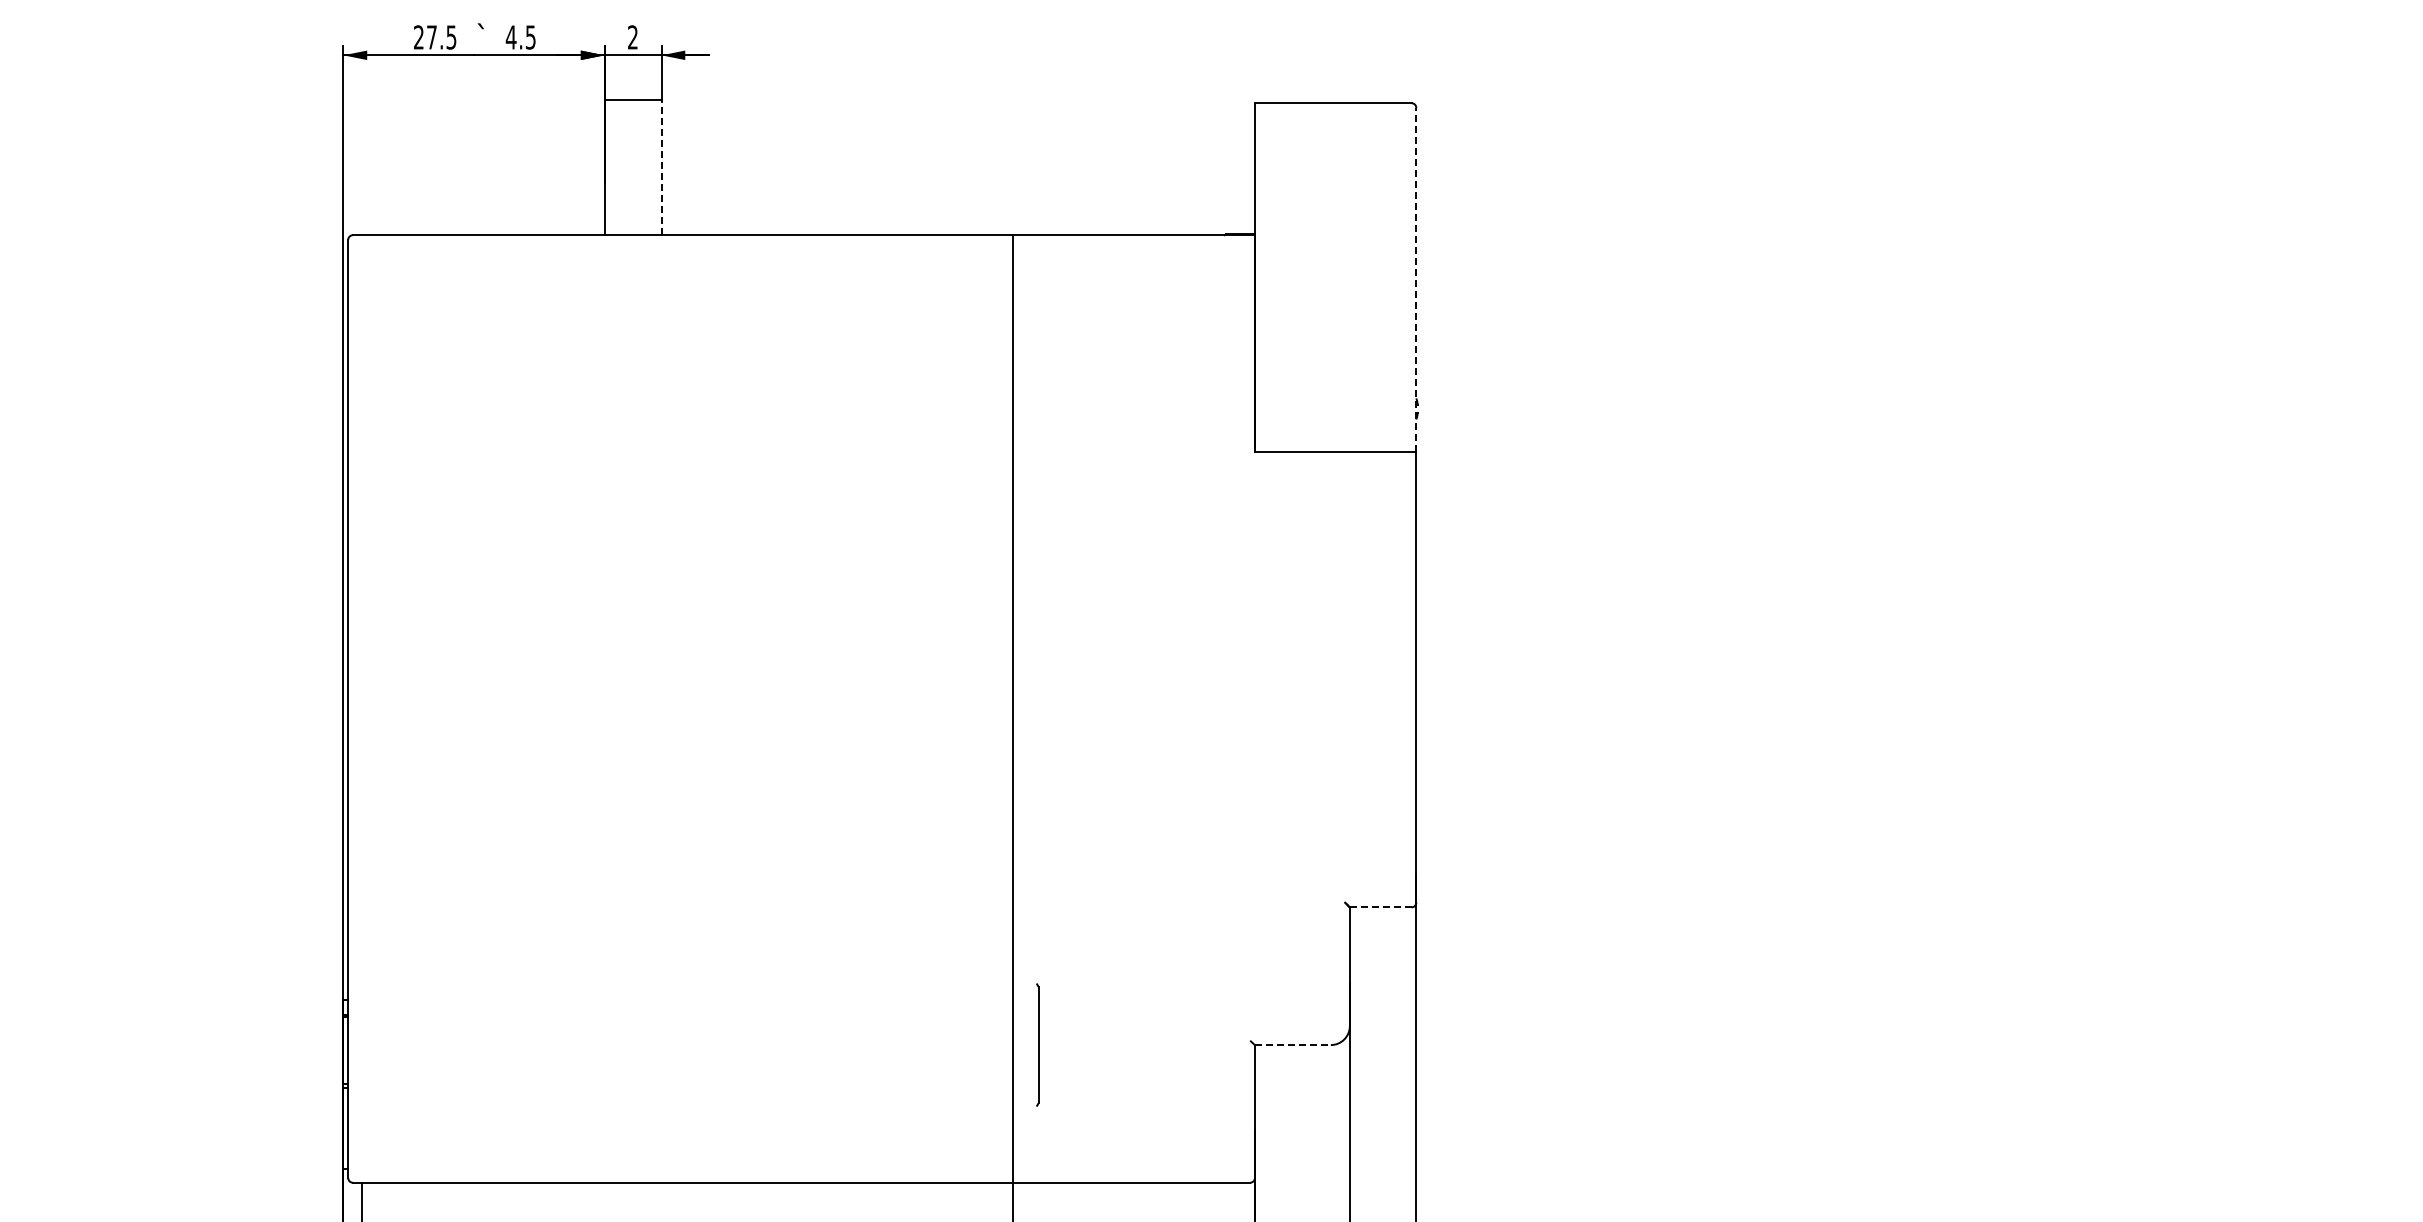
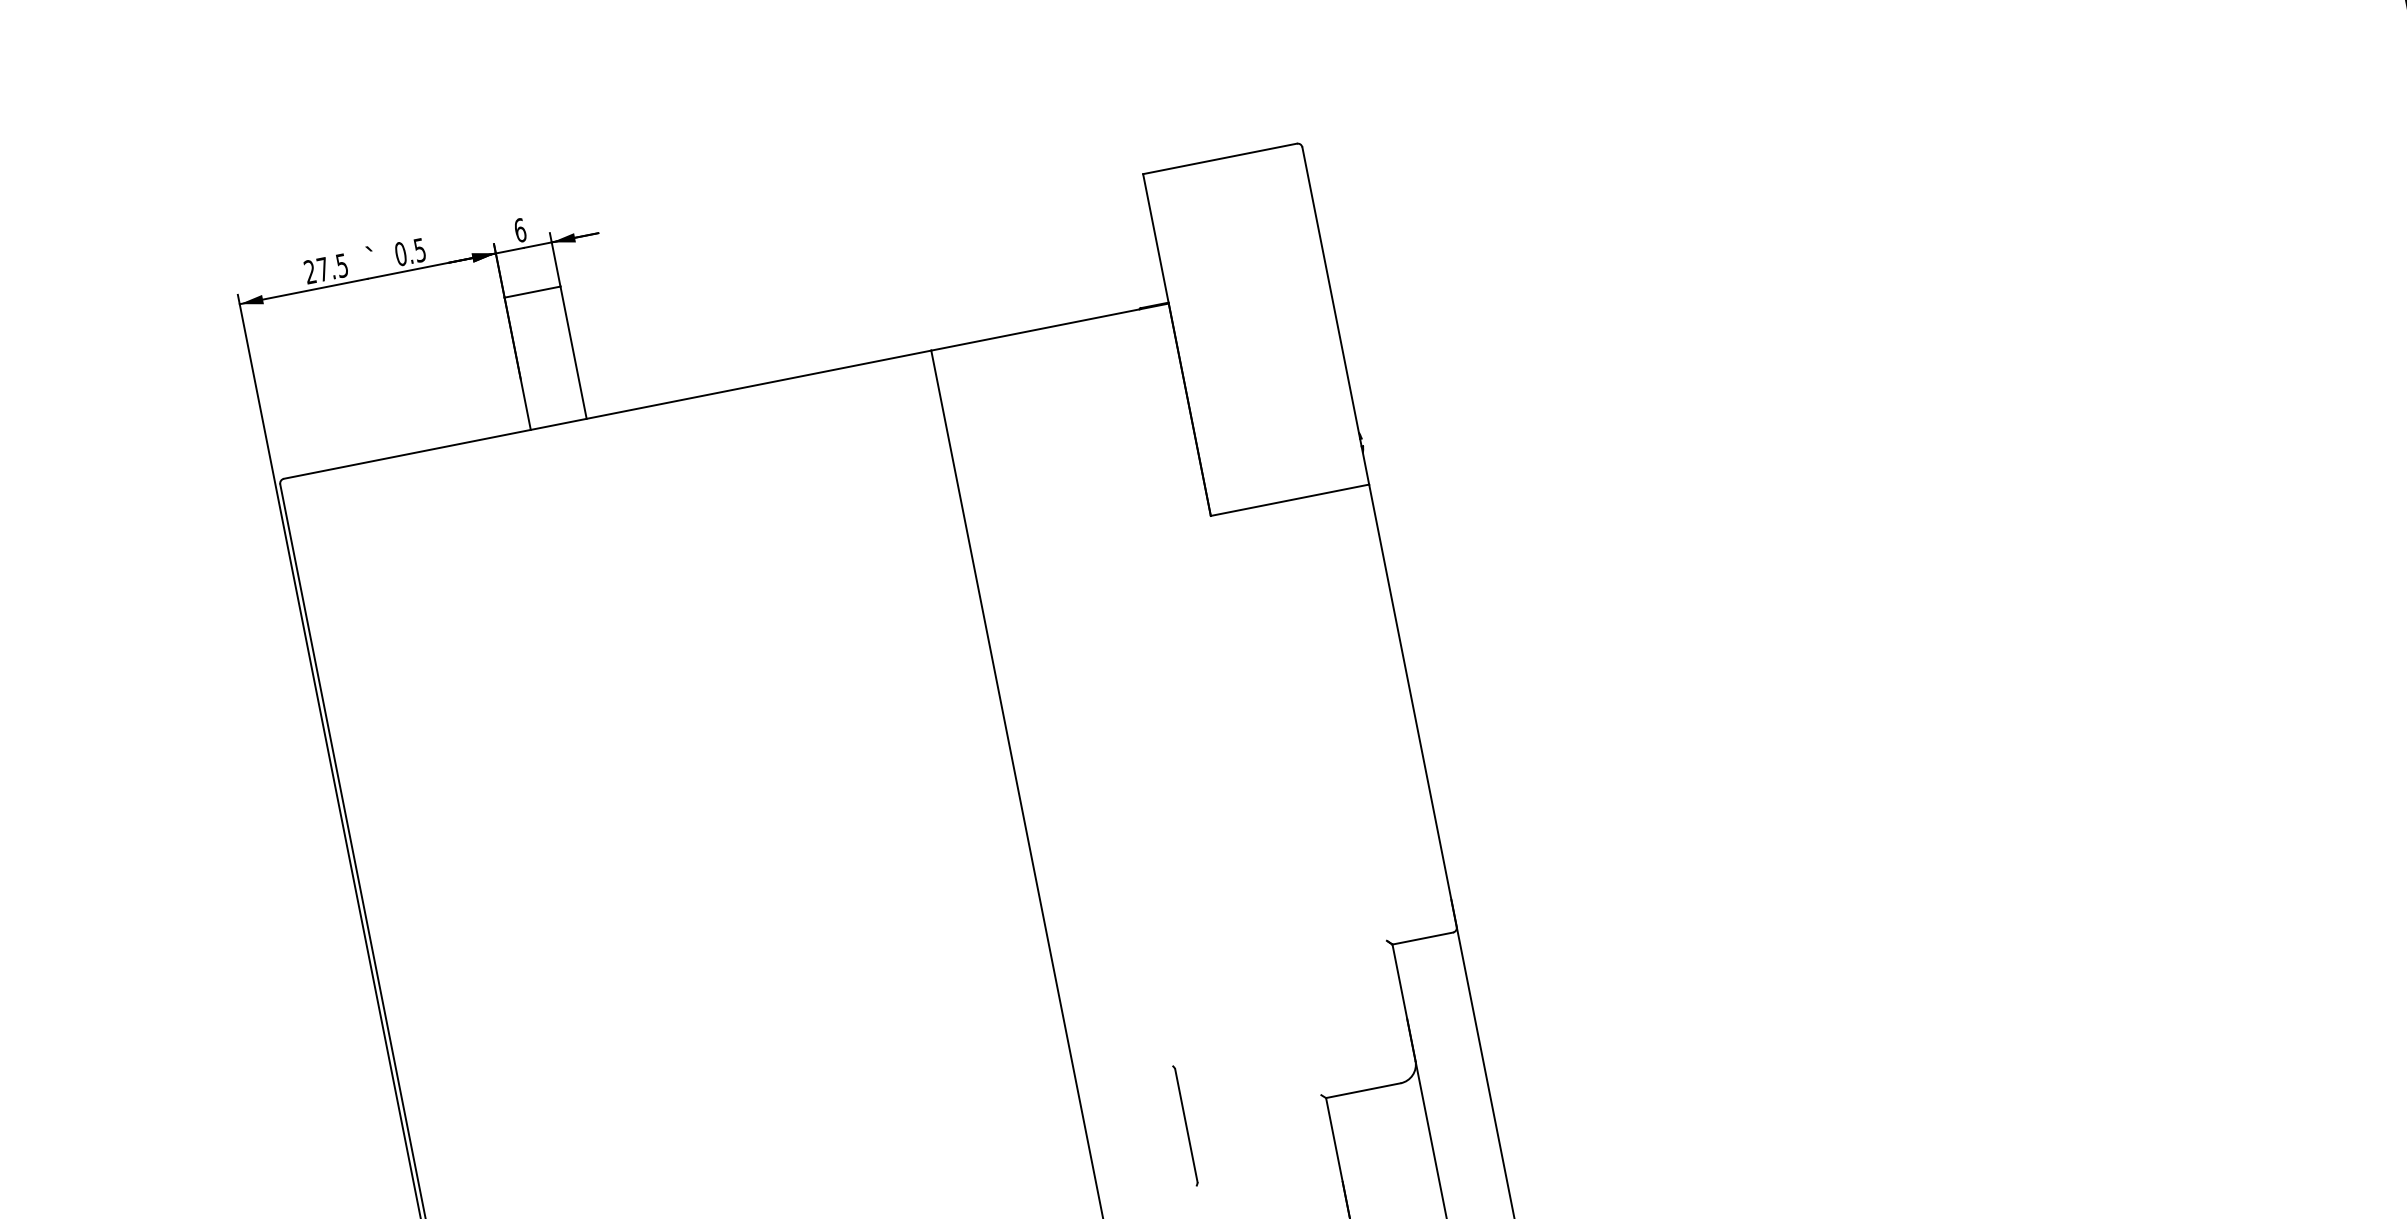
text: (510, 37) -> (400, 254), 4.5 -> 0.5
text: (633, 37) -> (520, 230), 2 -> 6
line: (661, 167) -> (573, 352), dashed -> solid
line: (1416, 279) -> (1335, 315), dashed -> solid
line: (1380, 907) -> (1422, 938), dashed -> solid
part: (1037, 1044) -> (1185, 1125), moved
line: (1292, 1045) -> (1363, 1091), dashed -> solid

